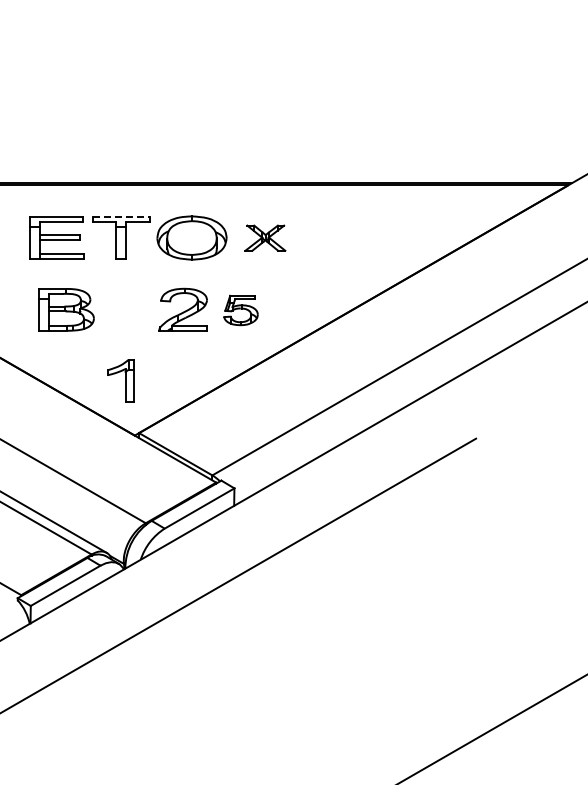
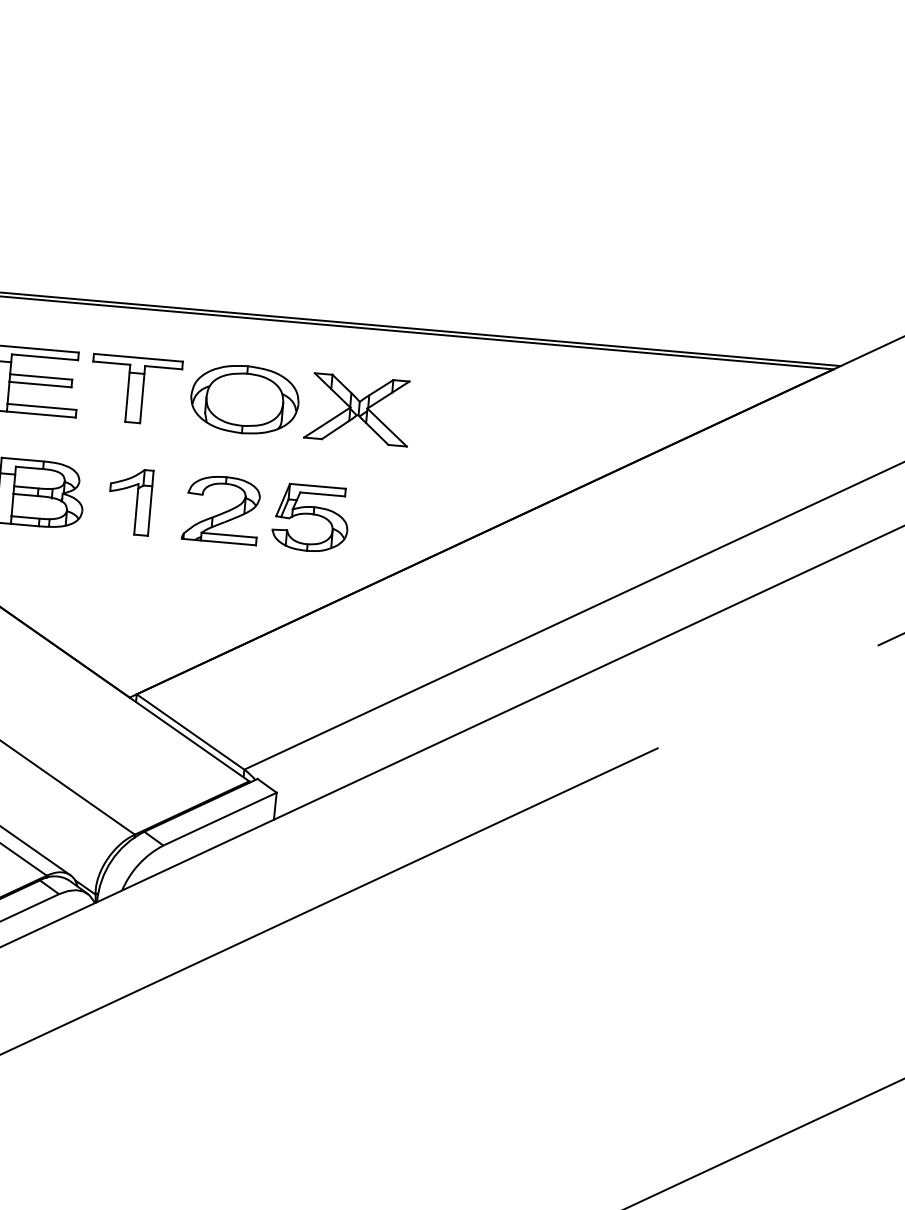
line: (121, 217) -> (138, 358), dashed -> solid
part: (265, 238) -> (358, 410), size x1.67
part: (240, 310) -> (310, 518), size x1.43
part: (120, 380) -> (129, 500), moved

